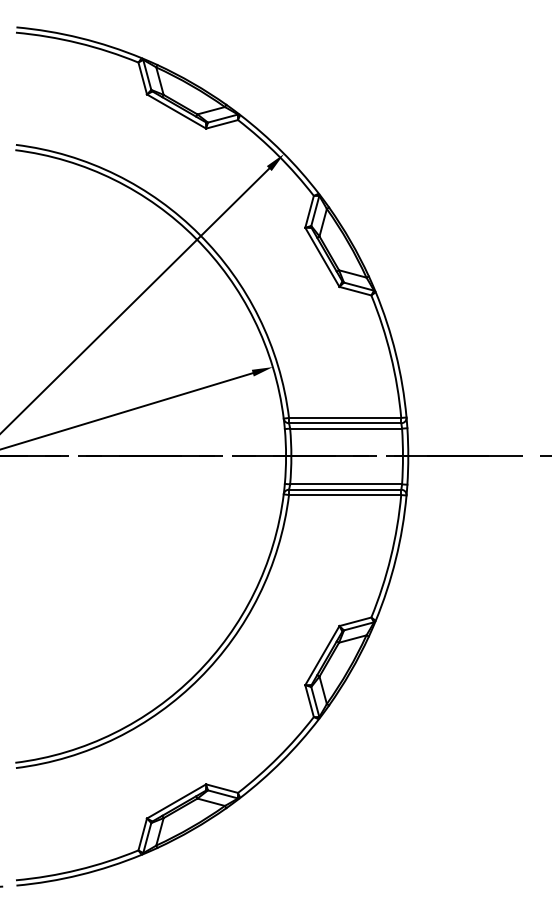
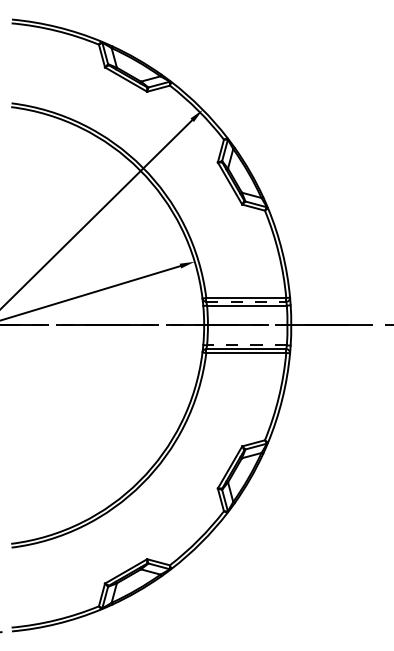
line: (345, 423) -> (246, 301), solid -> dashed
line: (346, 484) -> (247, 345), solid -> dashed

